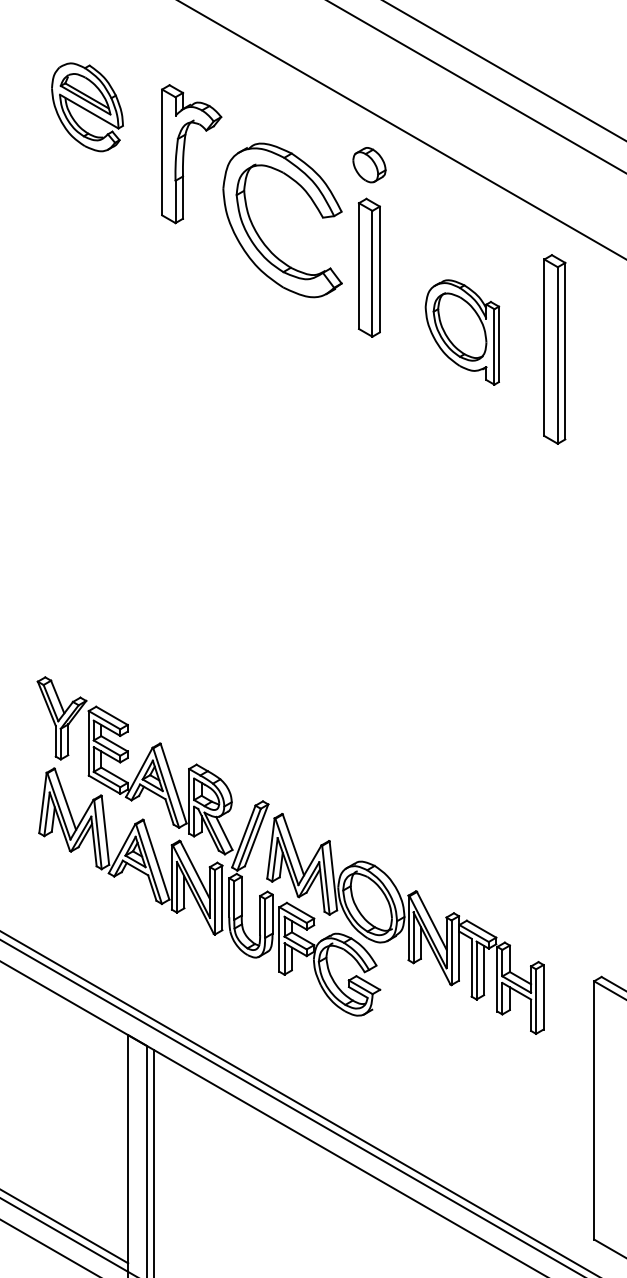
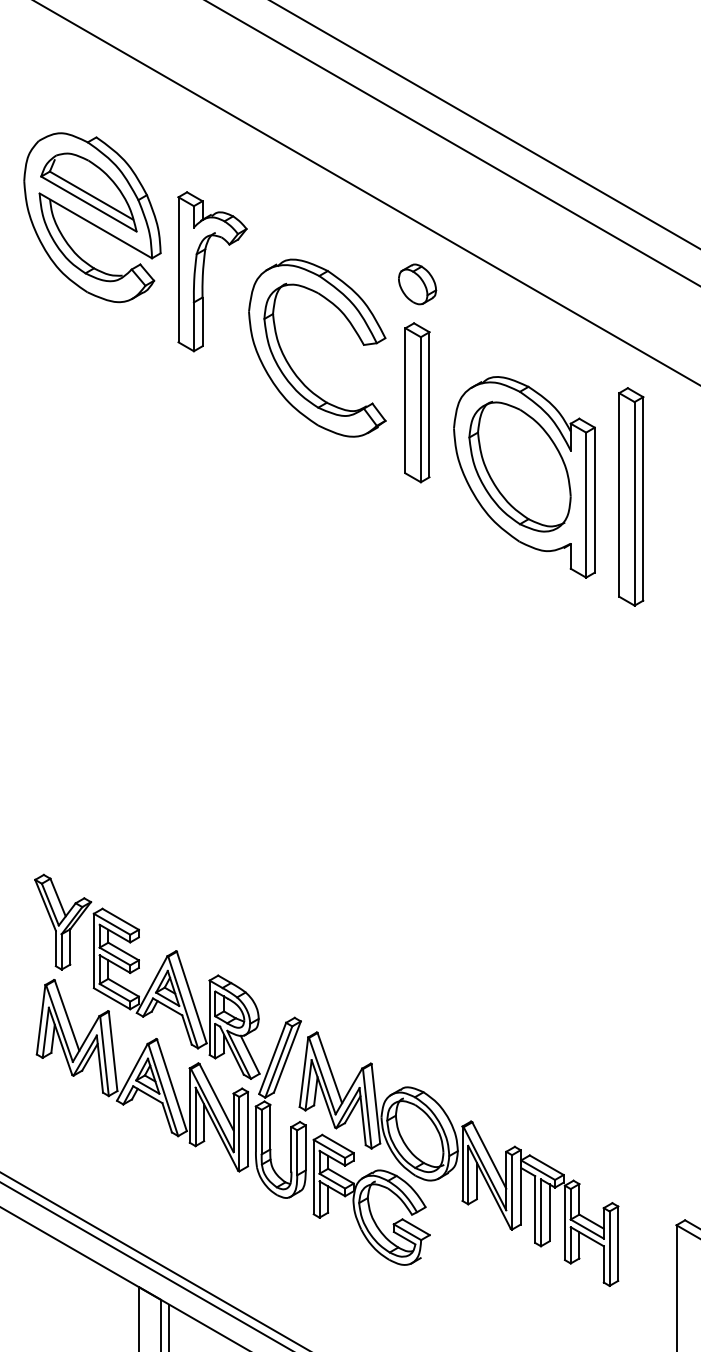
part: (87, 107) -> (92, 217), size x1.67
part: (462, 332) -> (524, 477), size x1.67

